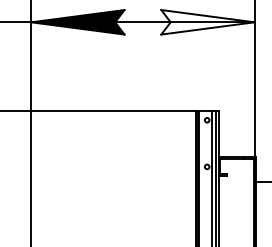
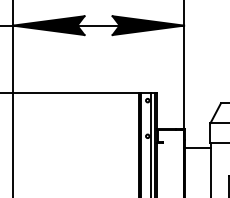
fill: (208, 22) -> (148, 25), added

